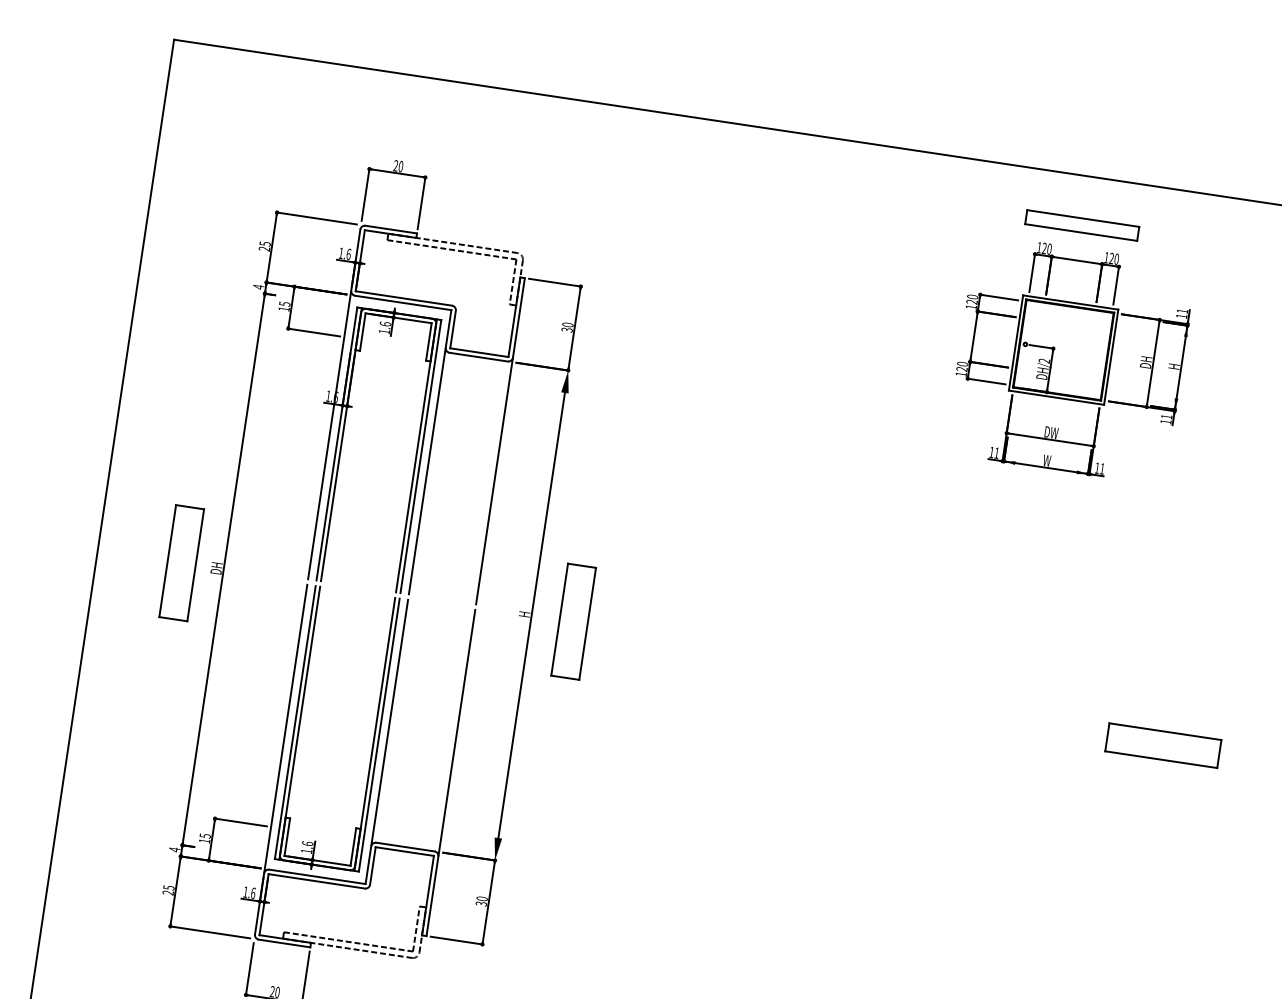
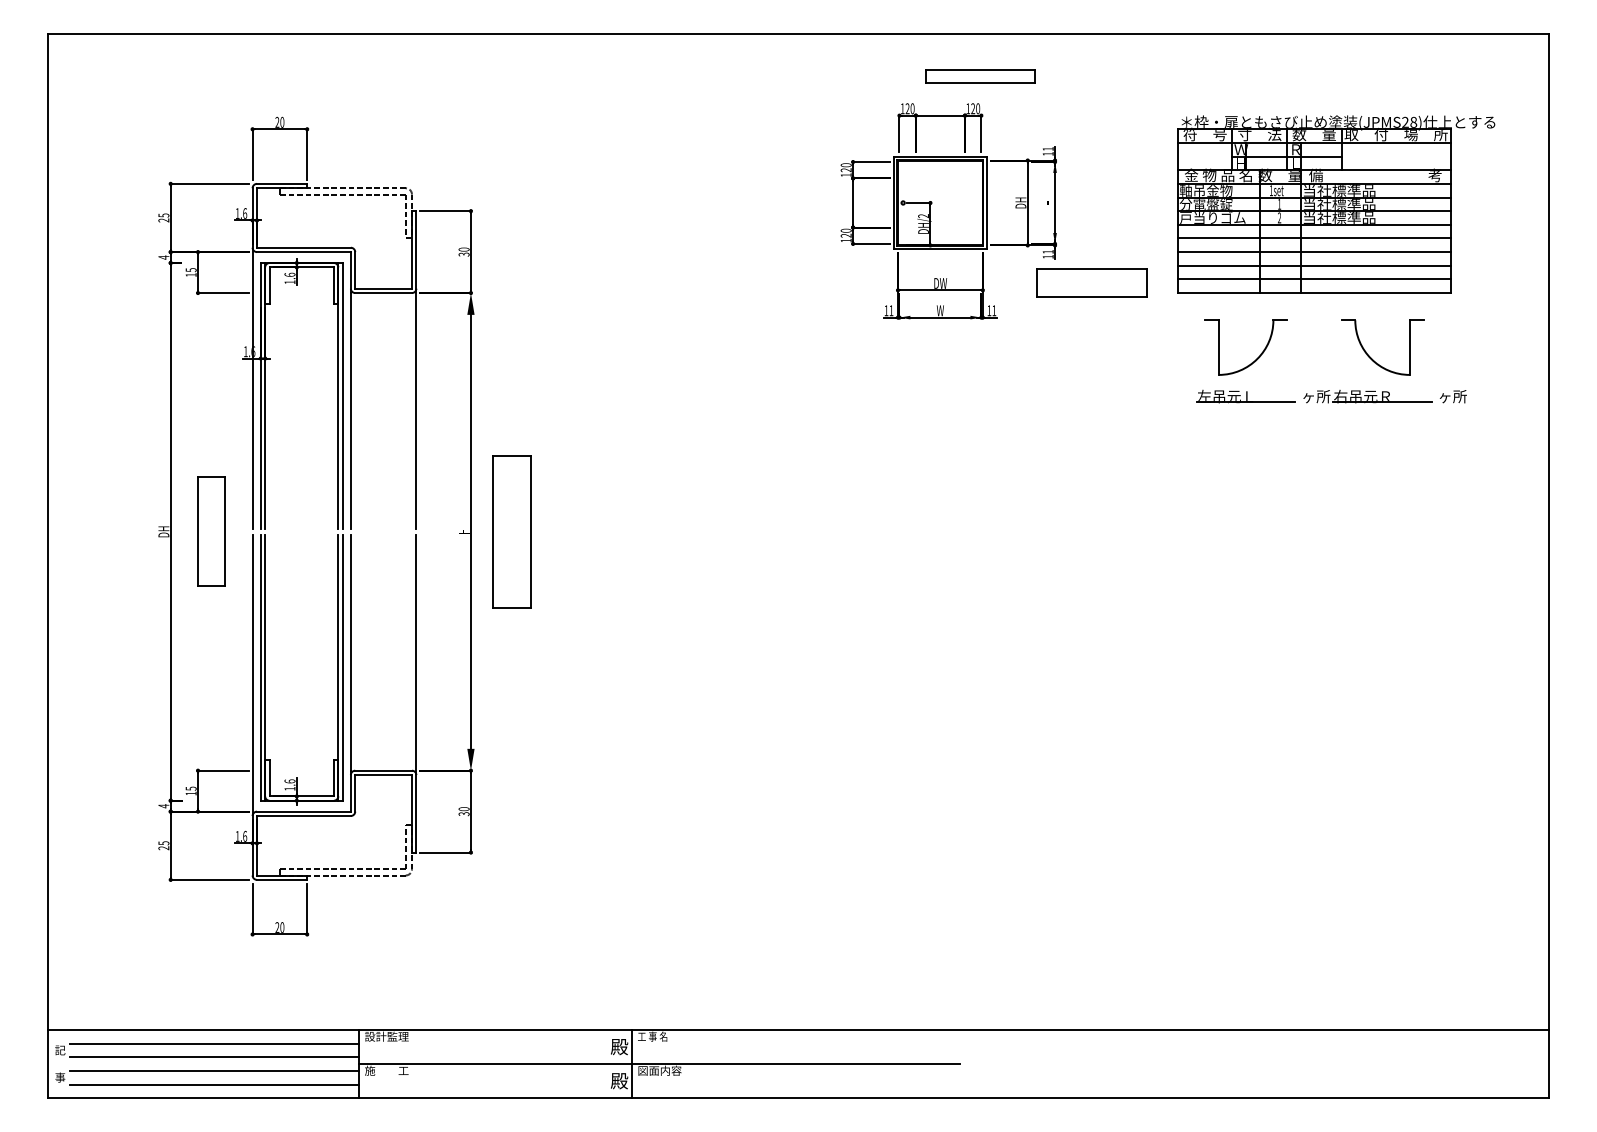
part: (1082, 225) -> (980, 76), moved
part: (181, 562) -> (211, 531), moved
part: (573, 621) -> (511, 531), size x1.4
part: (1163, 745) -> (1091, 282), moved

